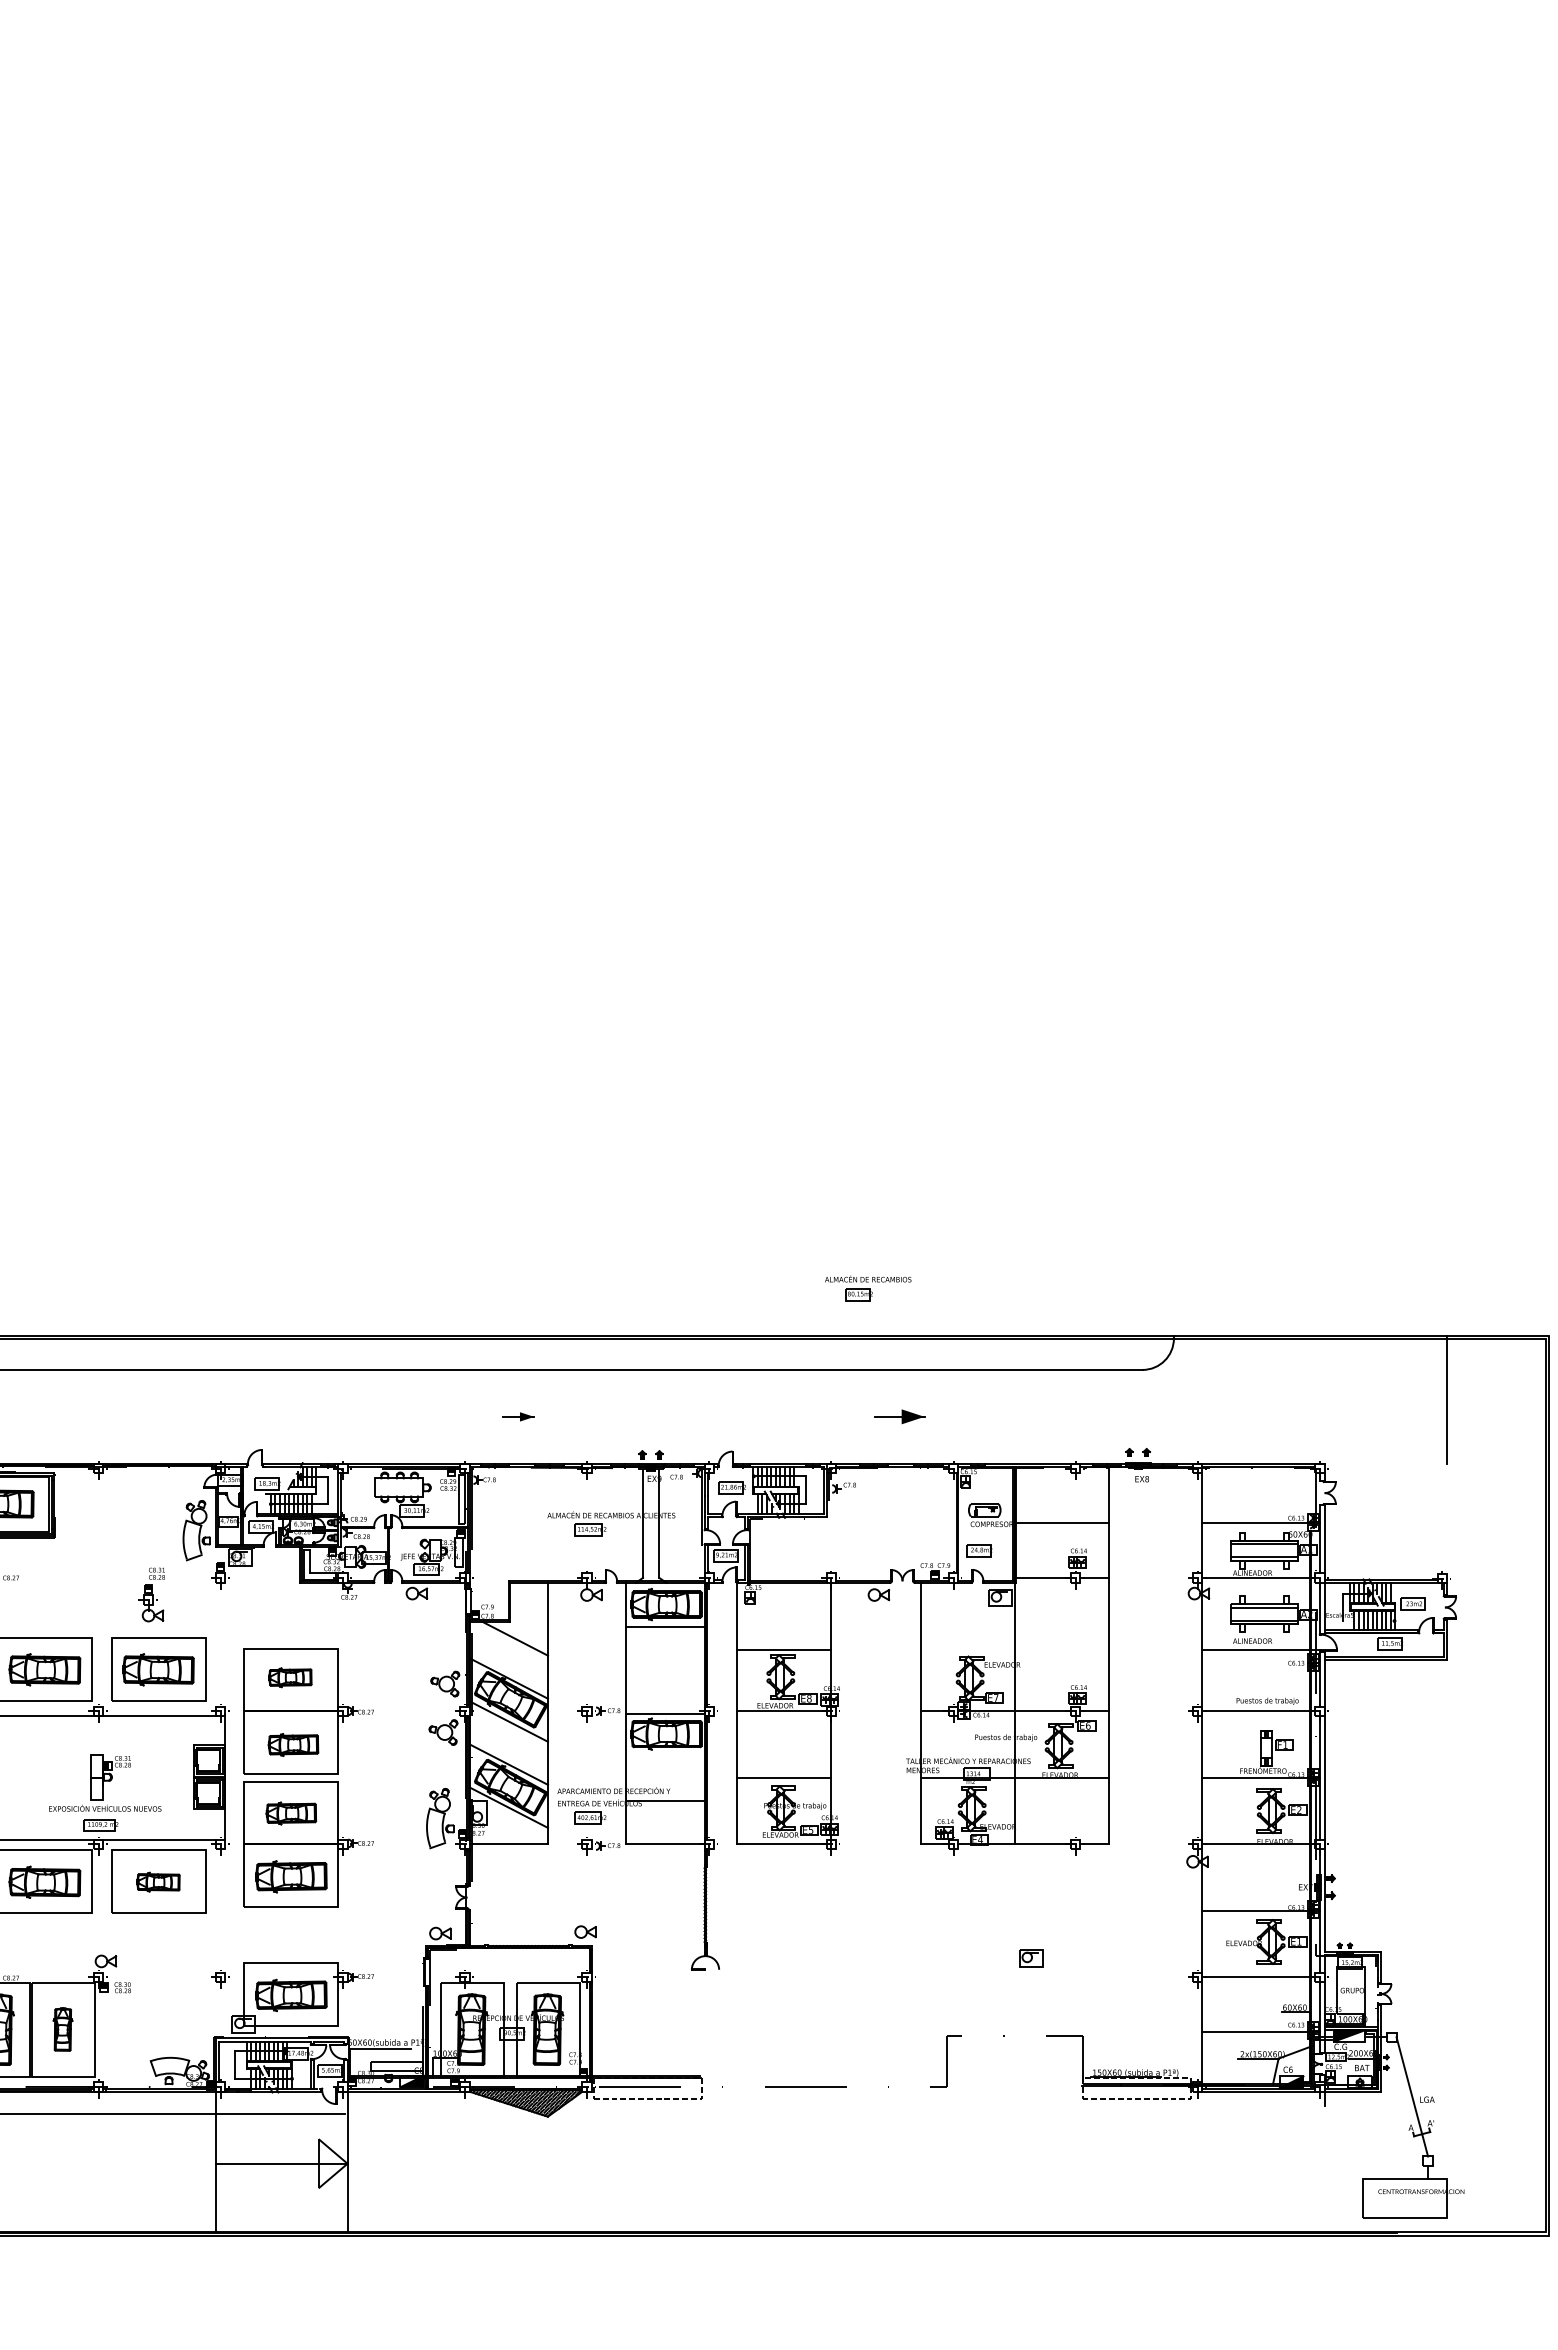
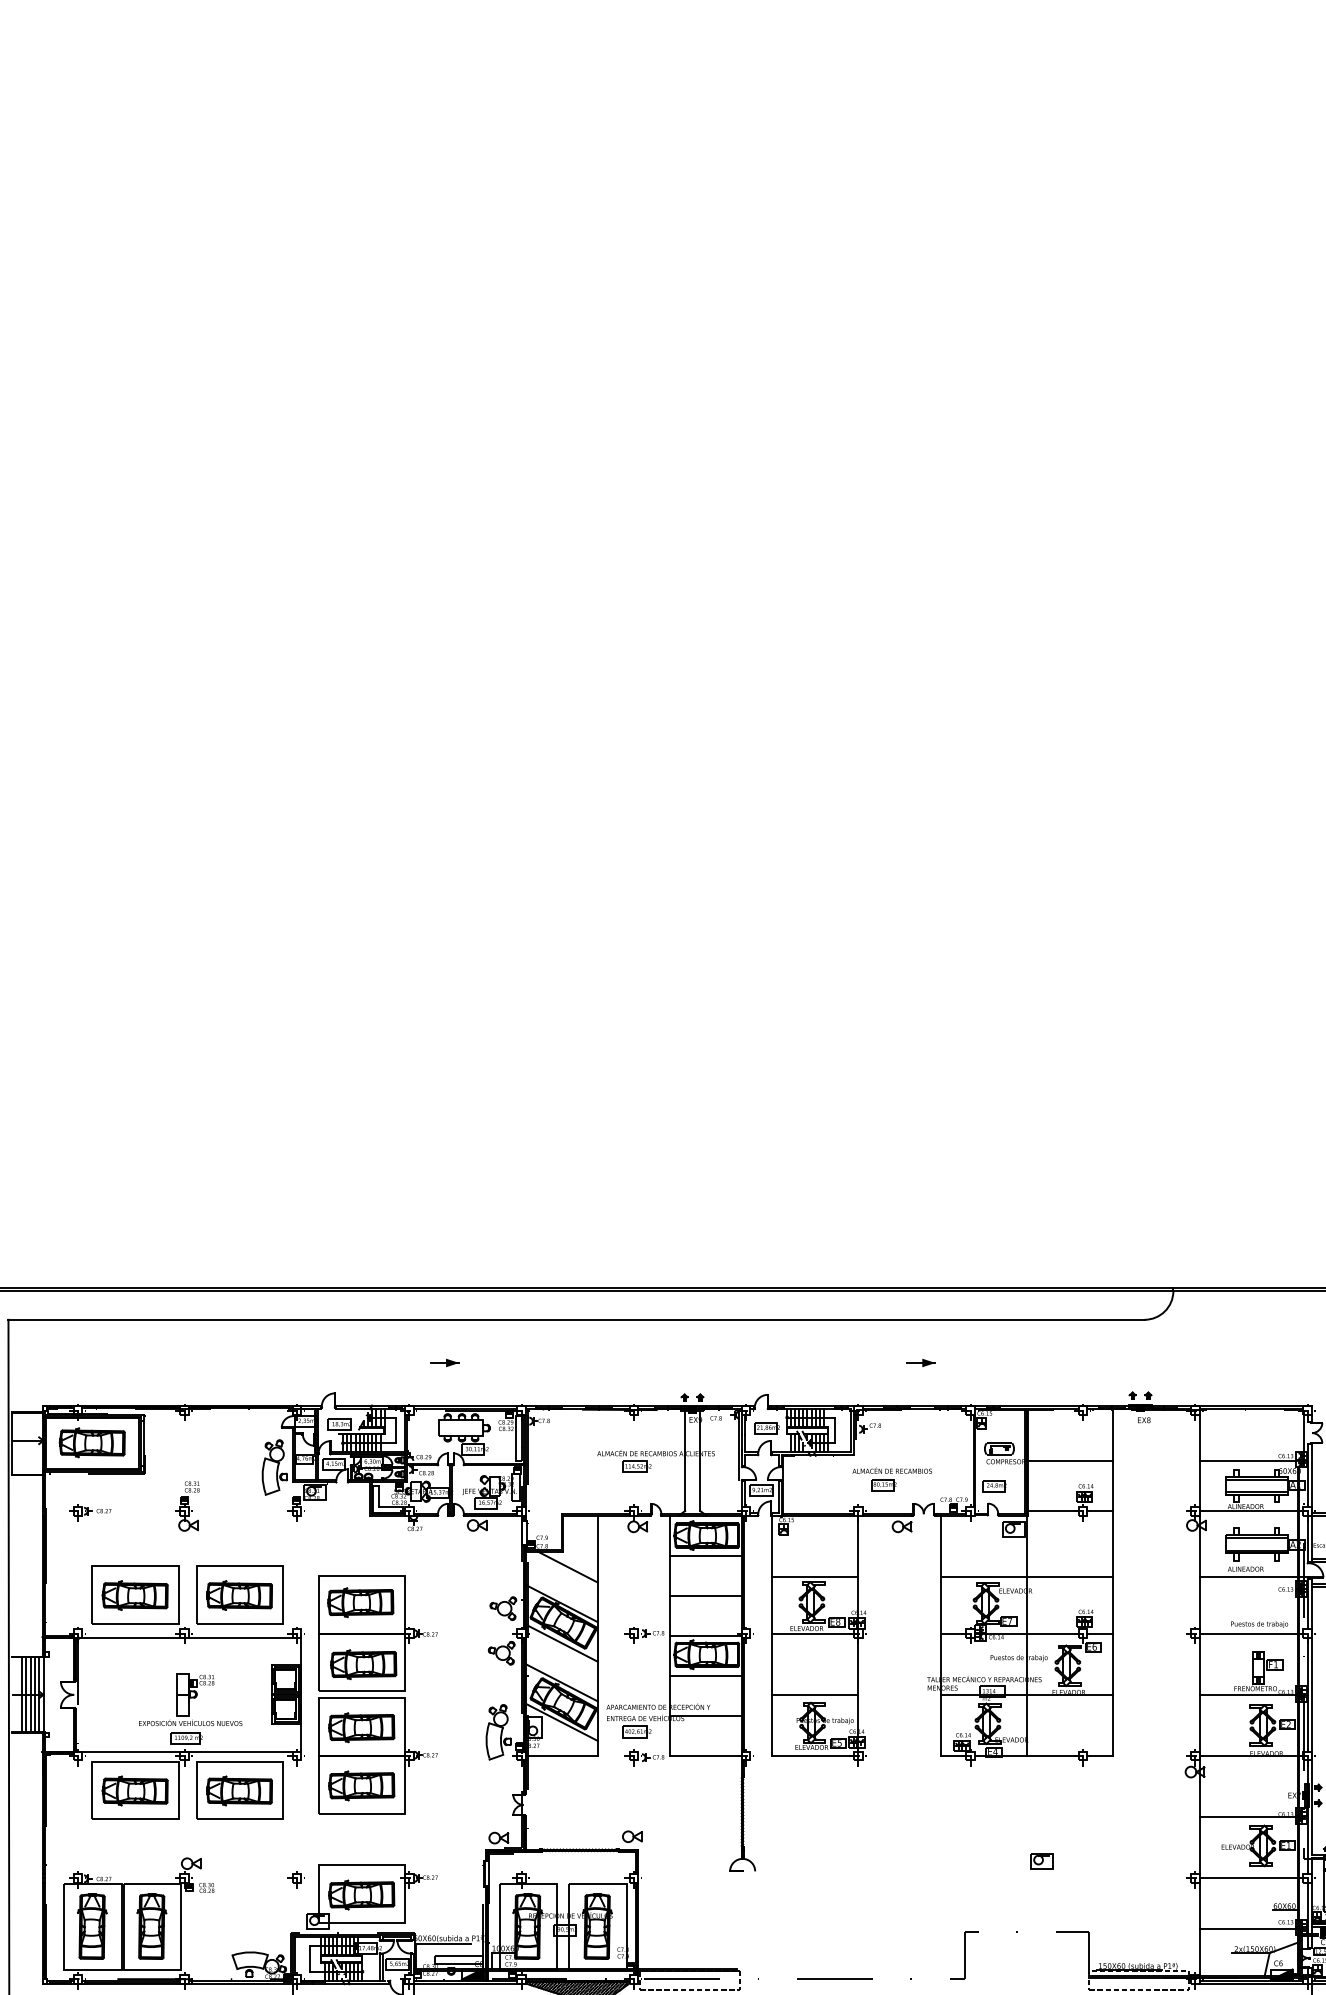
part: (868, 1288) -> (892, 1479), moved
part: (518, 1416) -> (444, 1362), moved
part: (899, 1416) -> (921, 1362), size x0.62
part: (151, 1594) -> (187, 1506), moved
line: (1014, 1649) -> (1026, 1576), added
line: (665, 1670) -> (705, 1596), added
part: (290, 1677) -> (361, 1602), size x1.67
part: (293, 1744) -> (363, 1664), size x1.43
line: (665, 1757) -> (705, 1676), added
part: (291, 1813) -> (361, 1727), size x1.43
part: (158, 1881) -> (239, 1790), size x1.67
part: (62, 2029) -> (151, 1926), size x1.67

